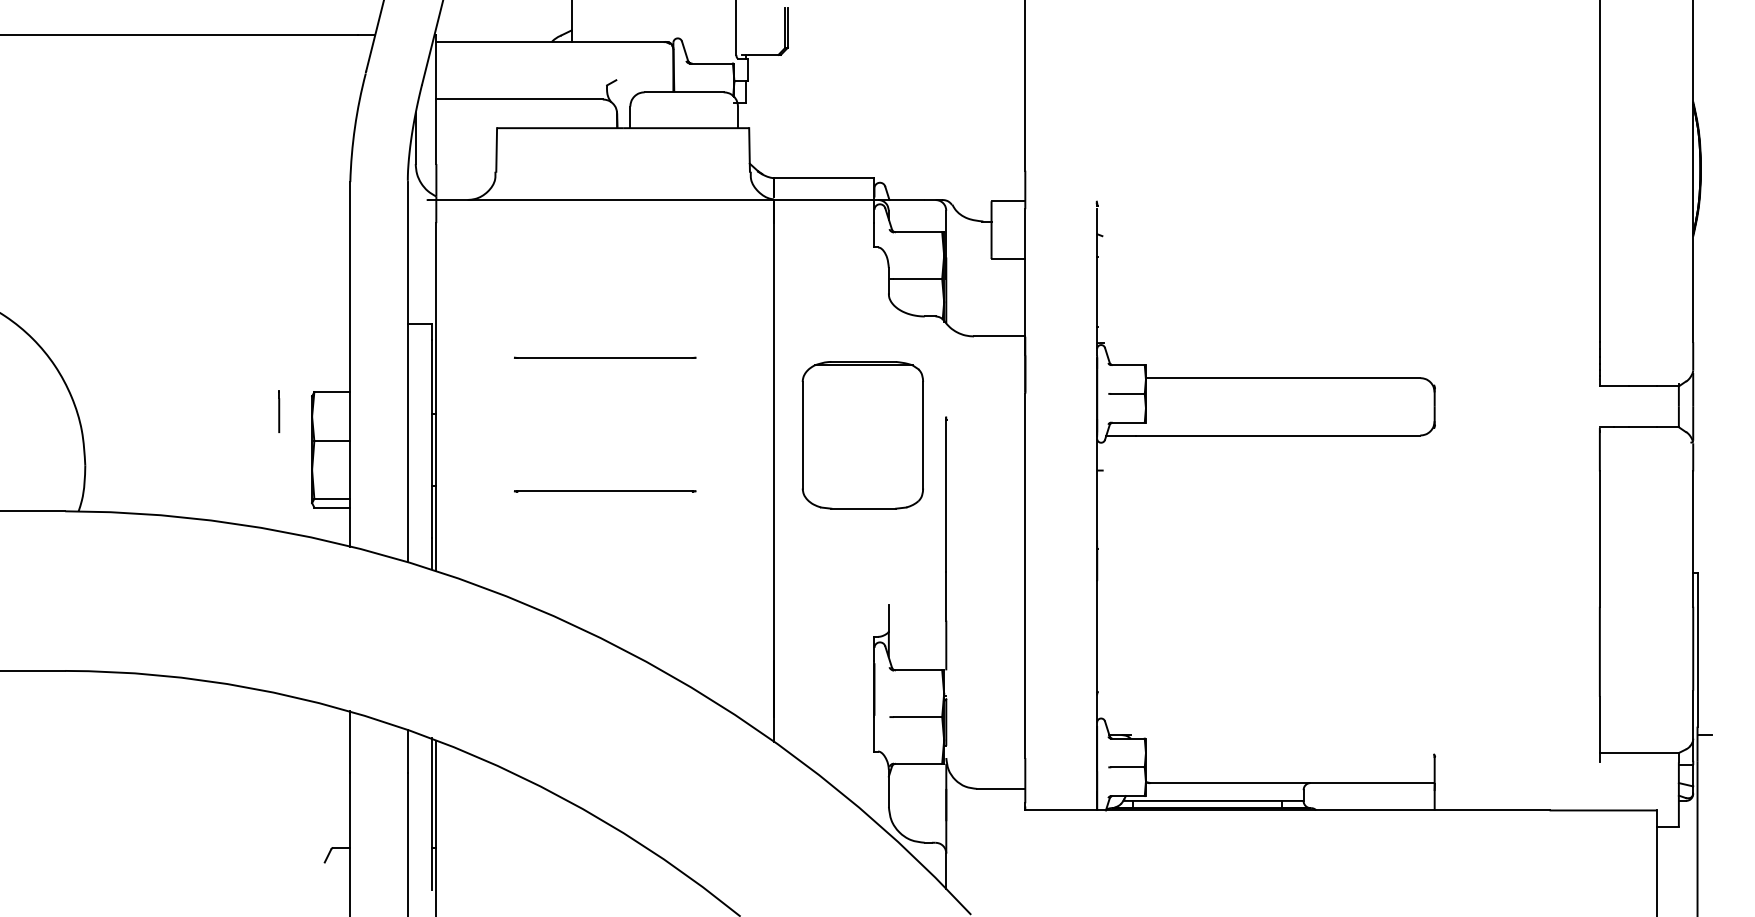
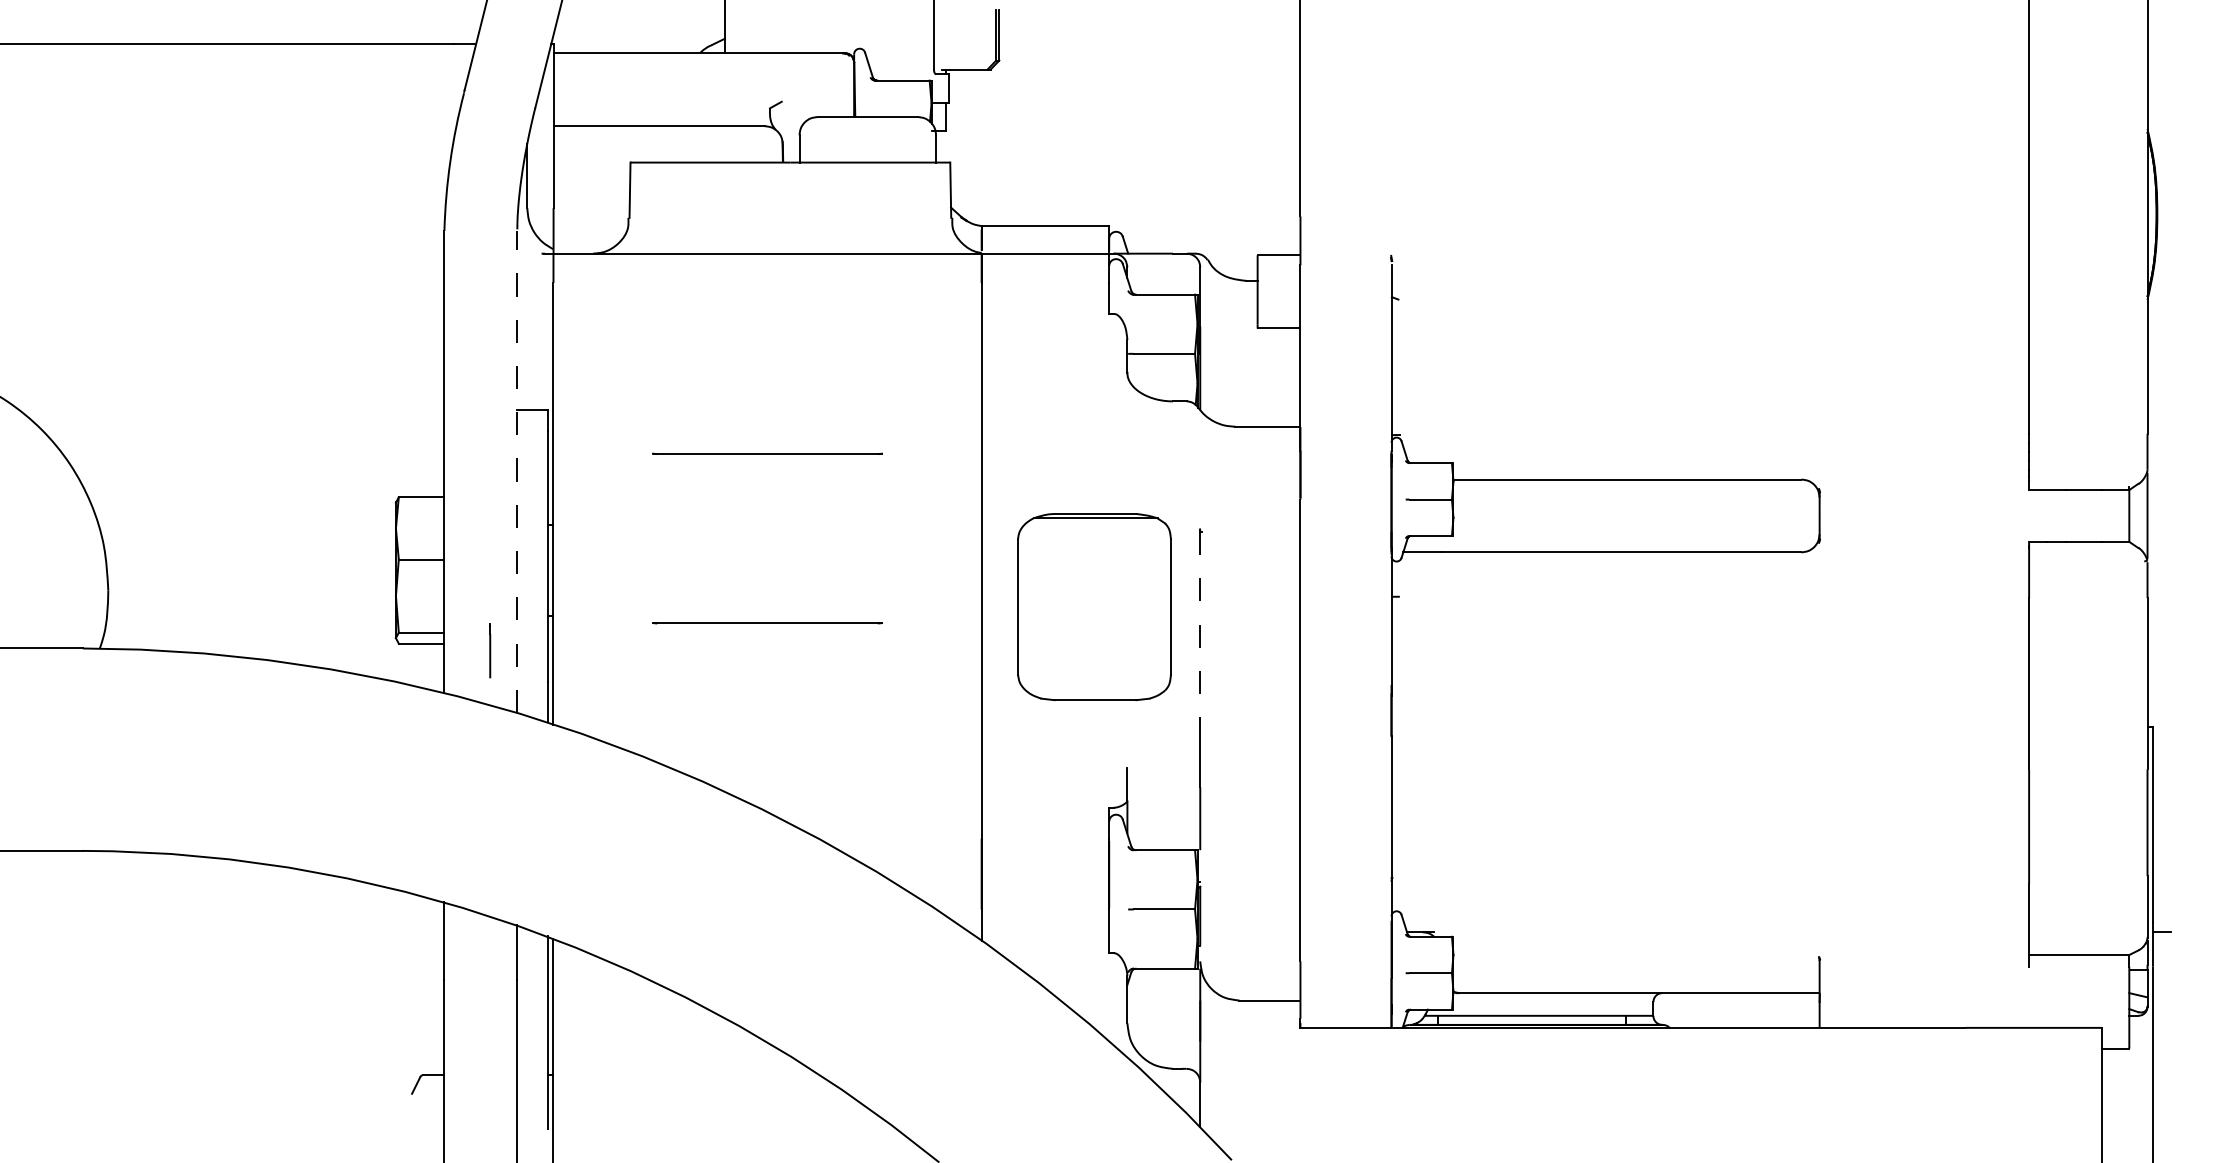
line: (407, 372) -> (517, 472), solid -> dashed
line: (279, 411) -> (490, 650), moved
part: (862, 435) -> (1094, 607), moved
line: (946, 495) -> (1200, 628), solid -> dashed

